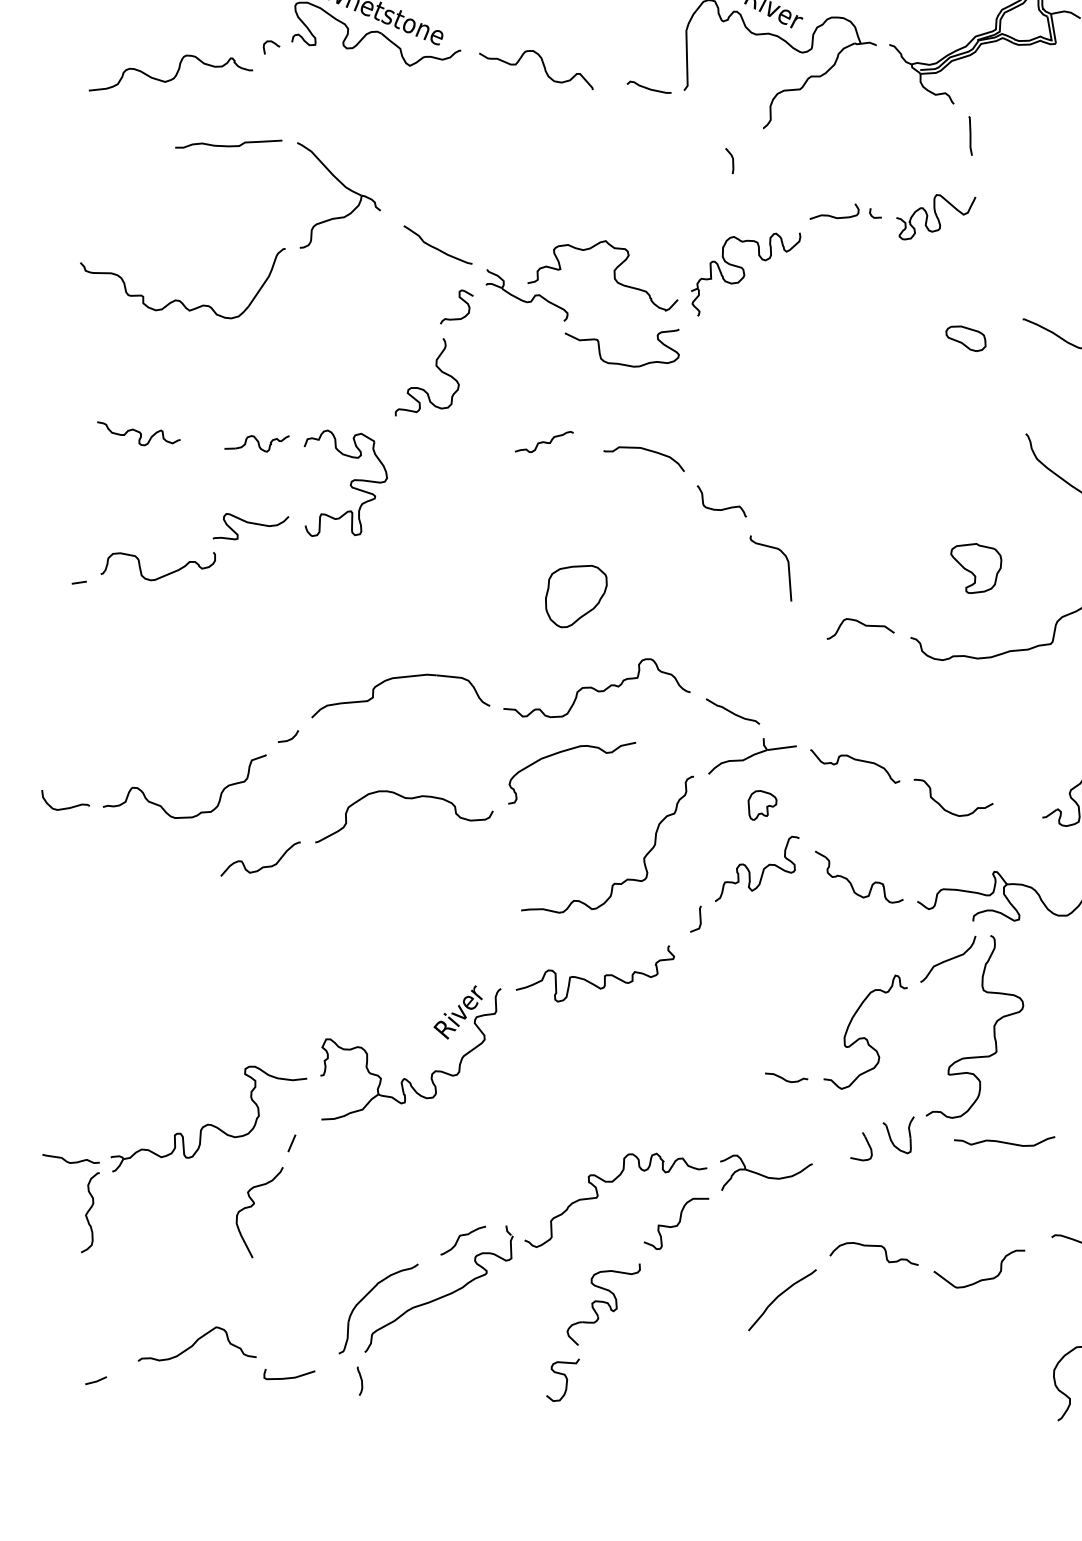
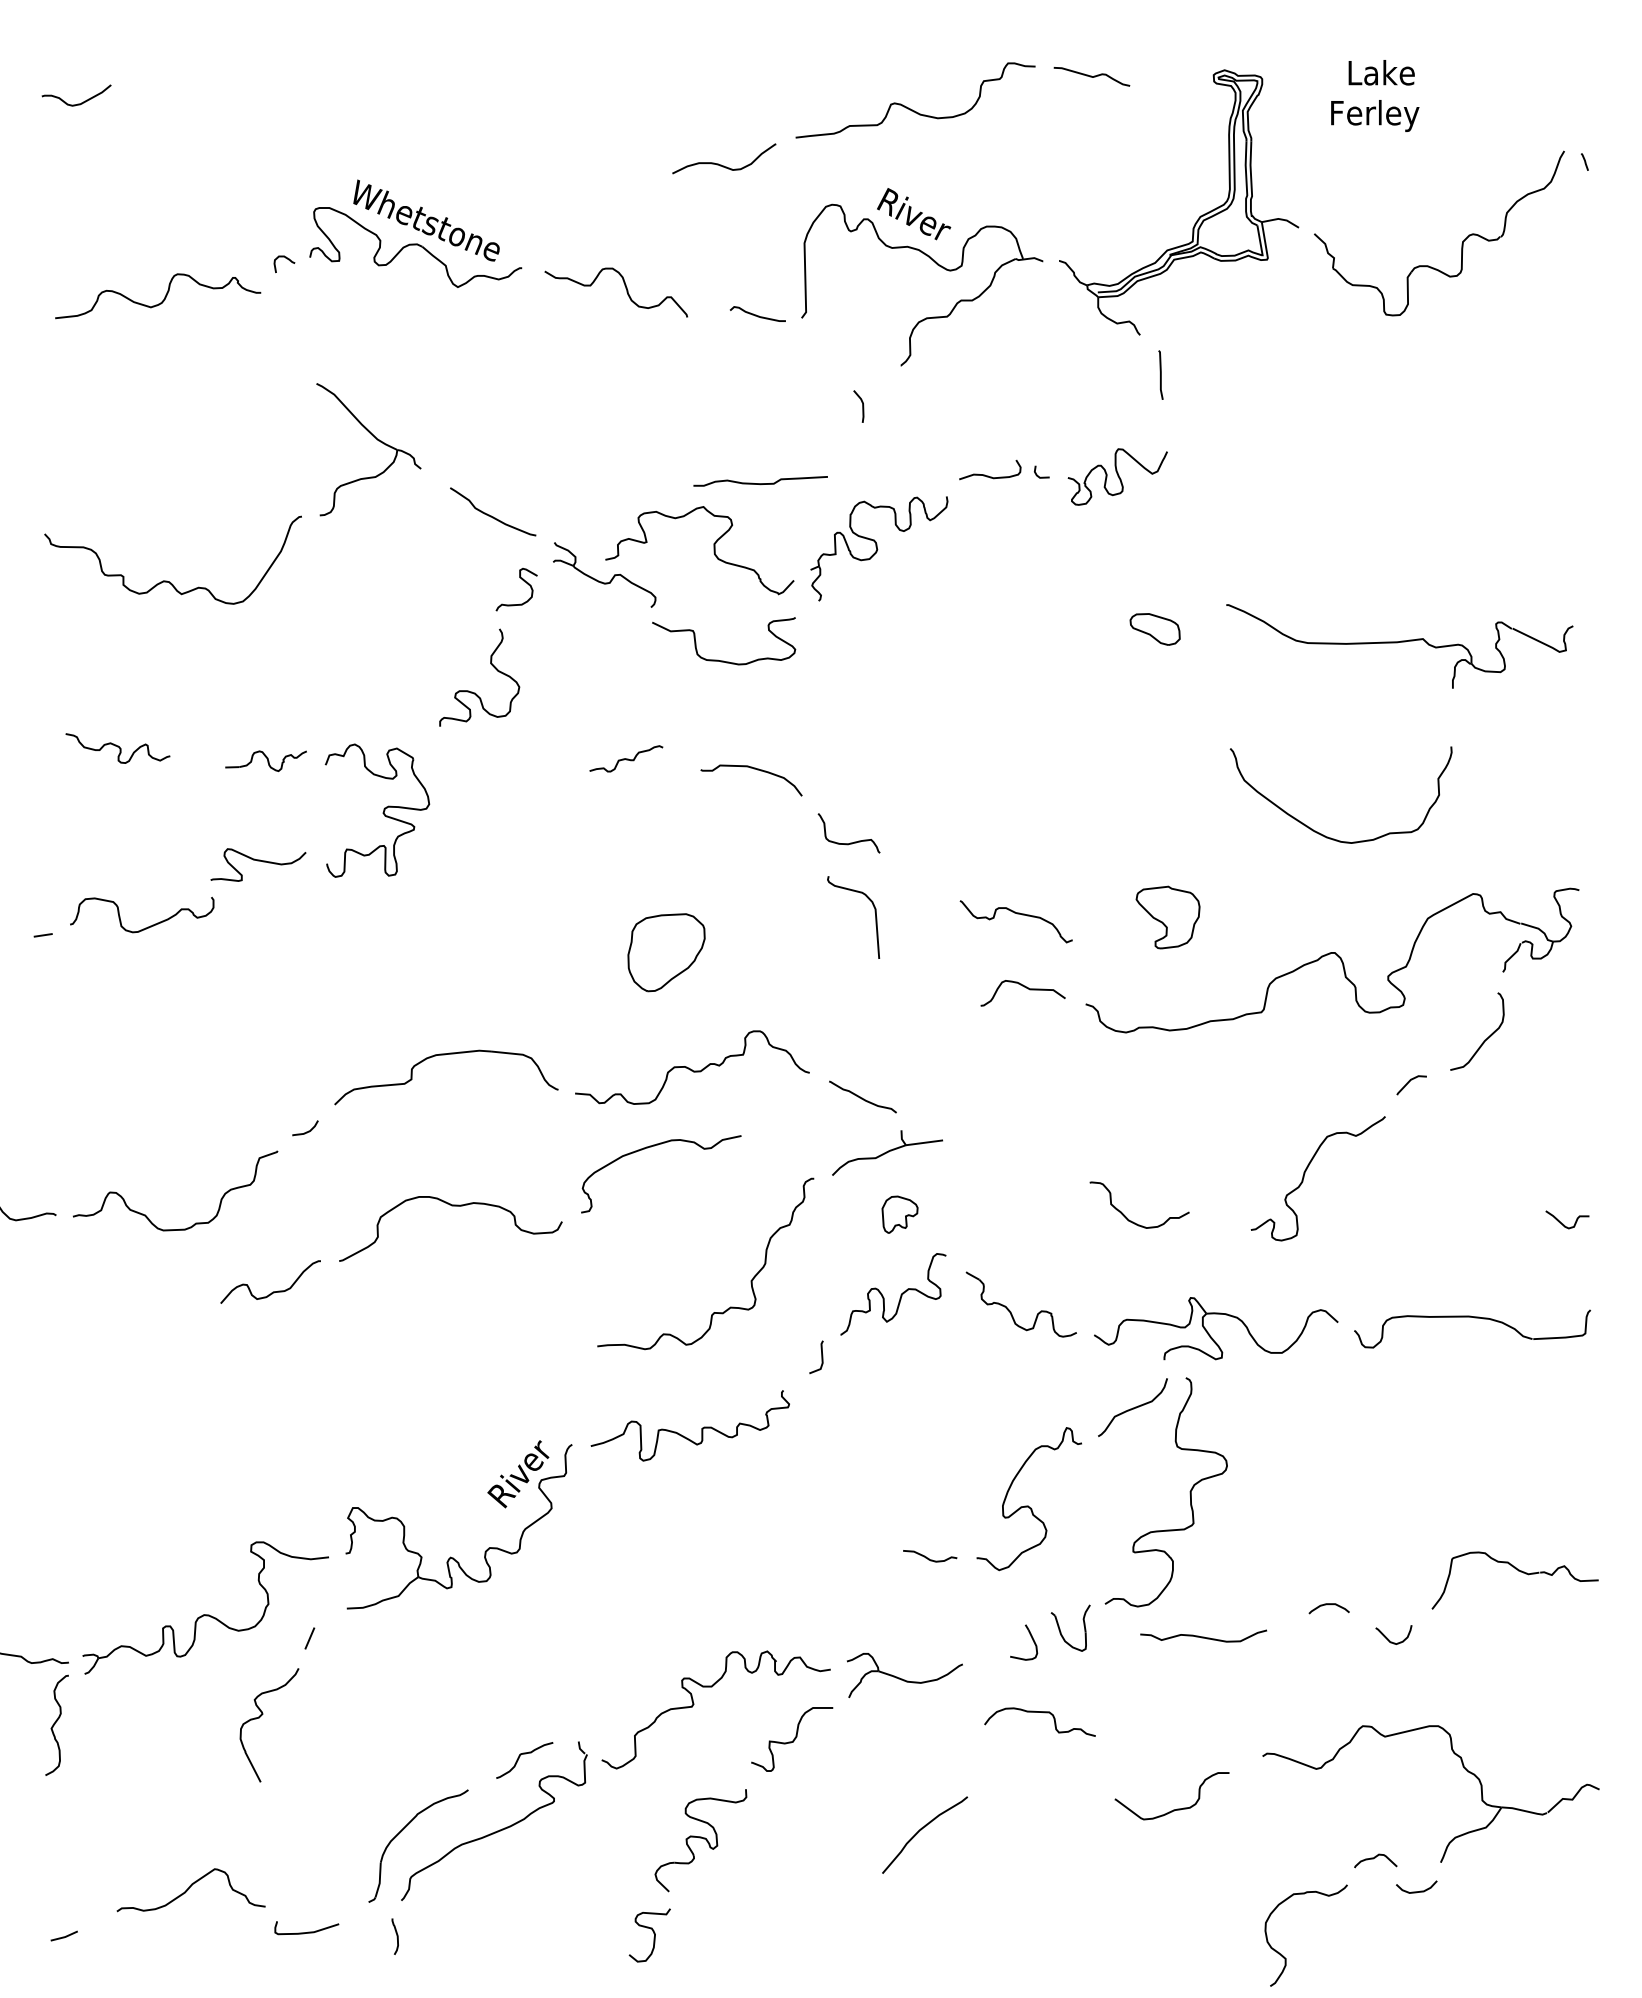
curve: (228, 145) -> (760, 483), moved
curve: (787, 564) -> (874, 912), moved
curve: (856, 760) -> (1017, 914), moved
curve: (876, 1247) -> (1043, 1713), moved

